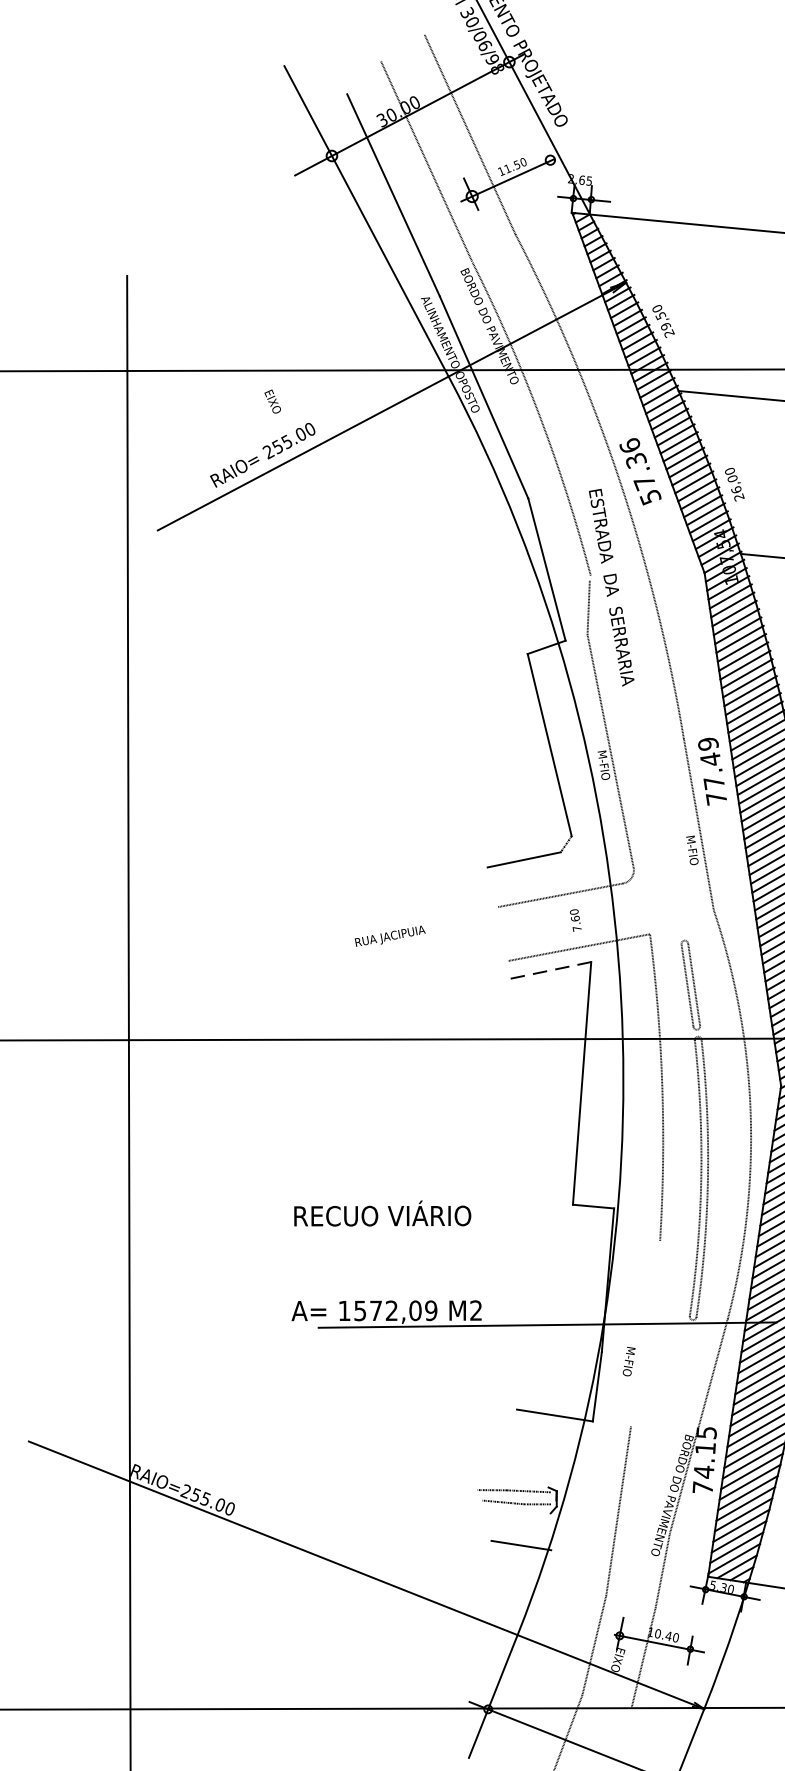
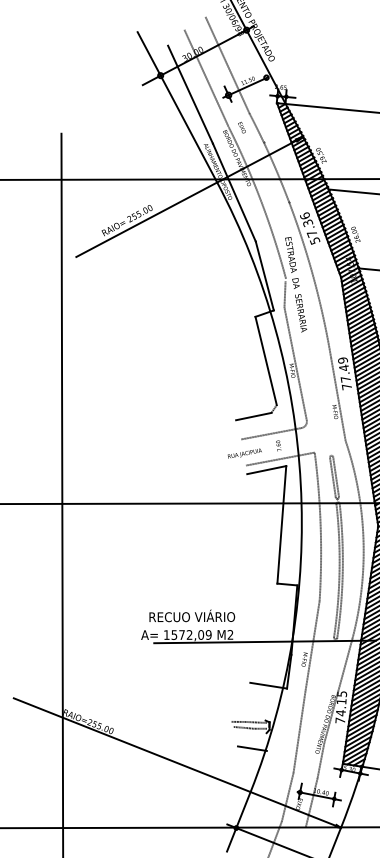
text: (271, 401) -> (241, 127), moved
text: (389, 936) -> (244, 453), moved
line: (550, 971) -> (266, 470), dashed -> solid
text: (383, 1212) -> (192, 615), moved
line: (645, 1332) -> (312, 645), added

